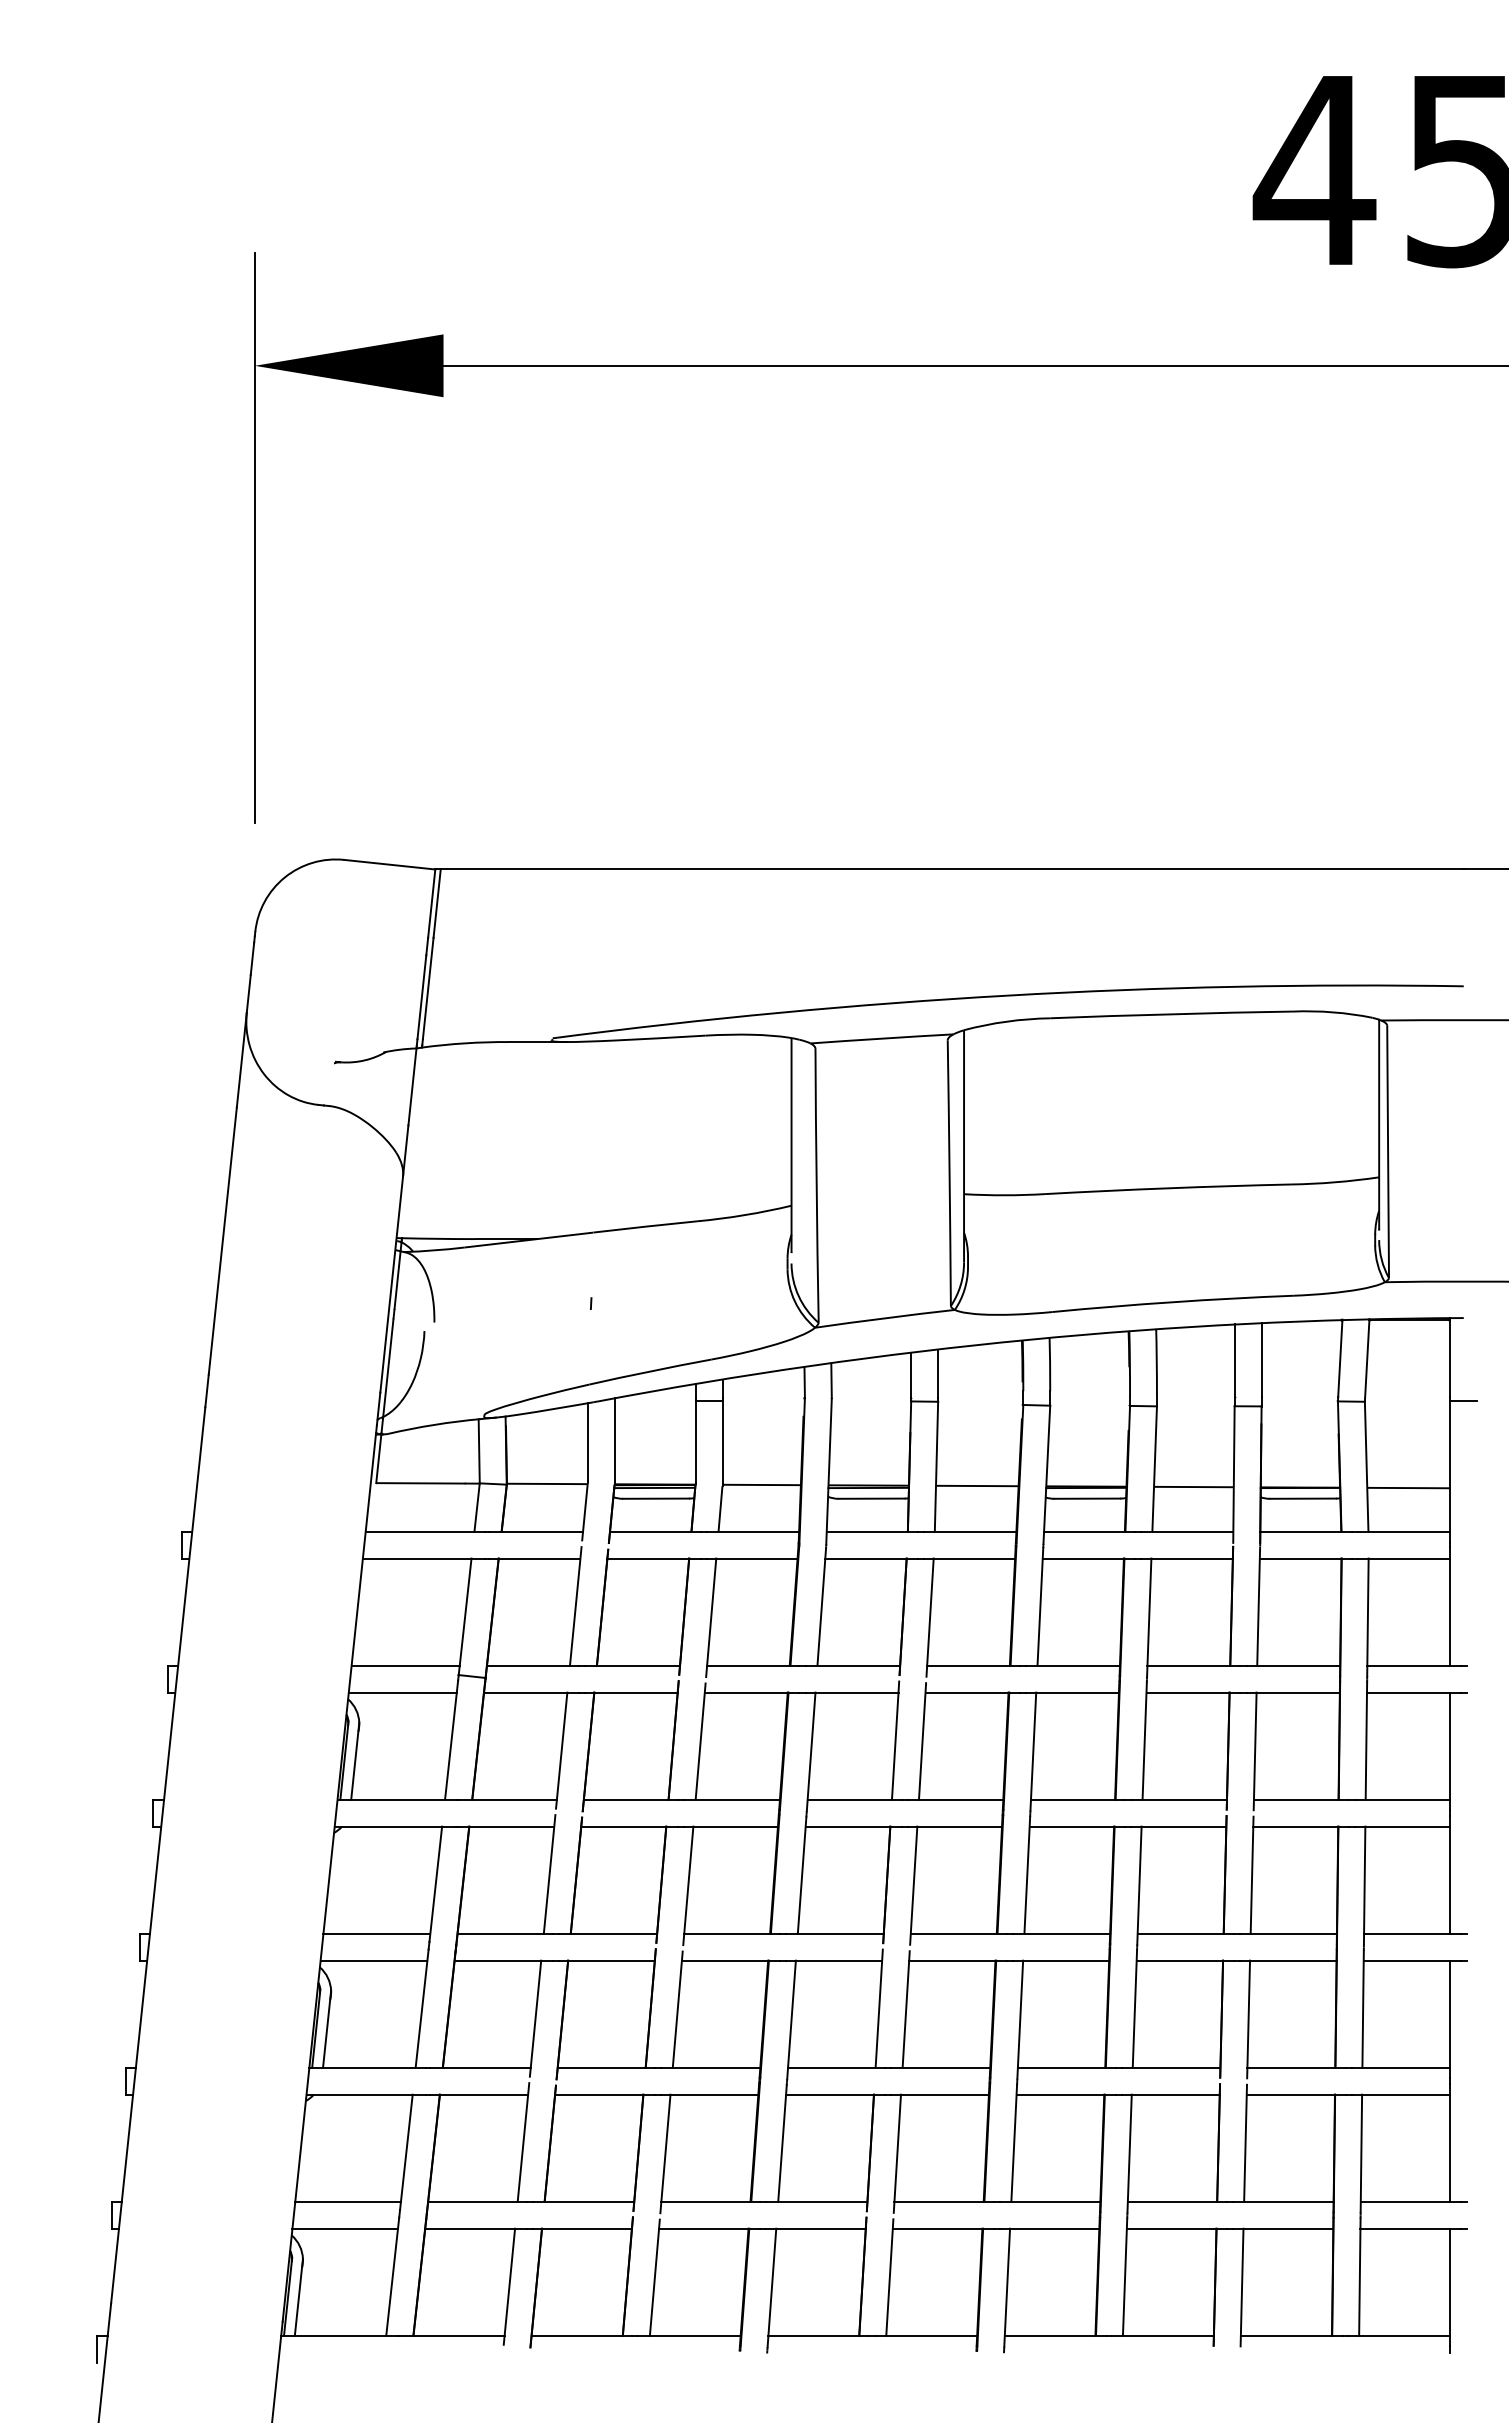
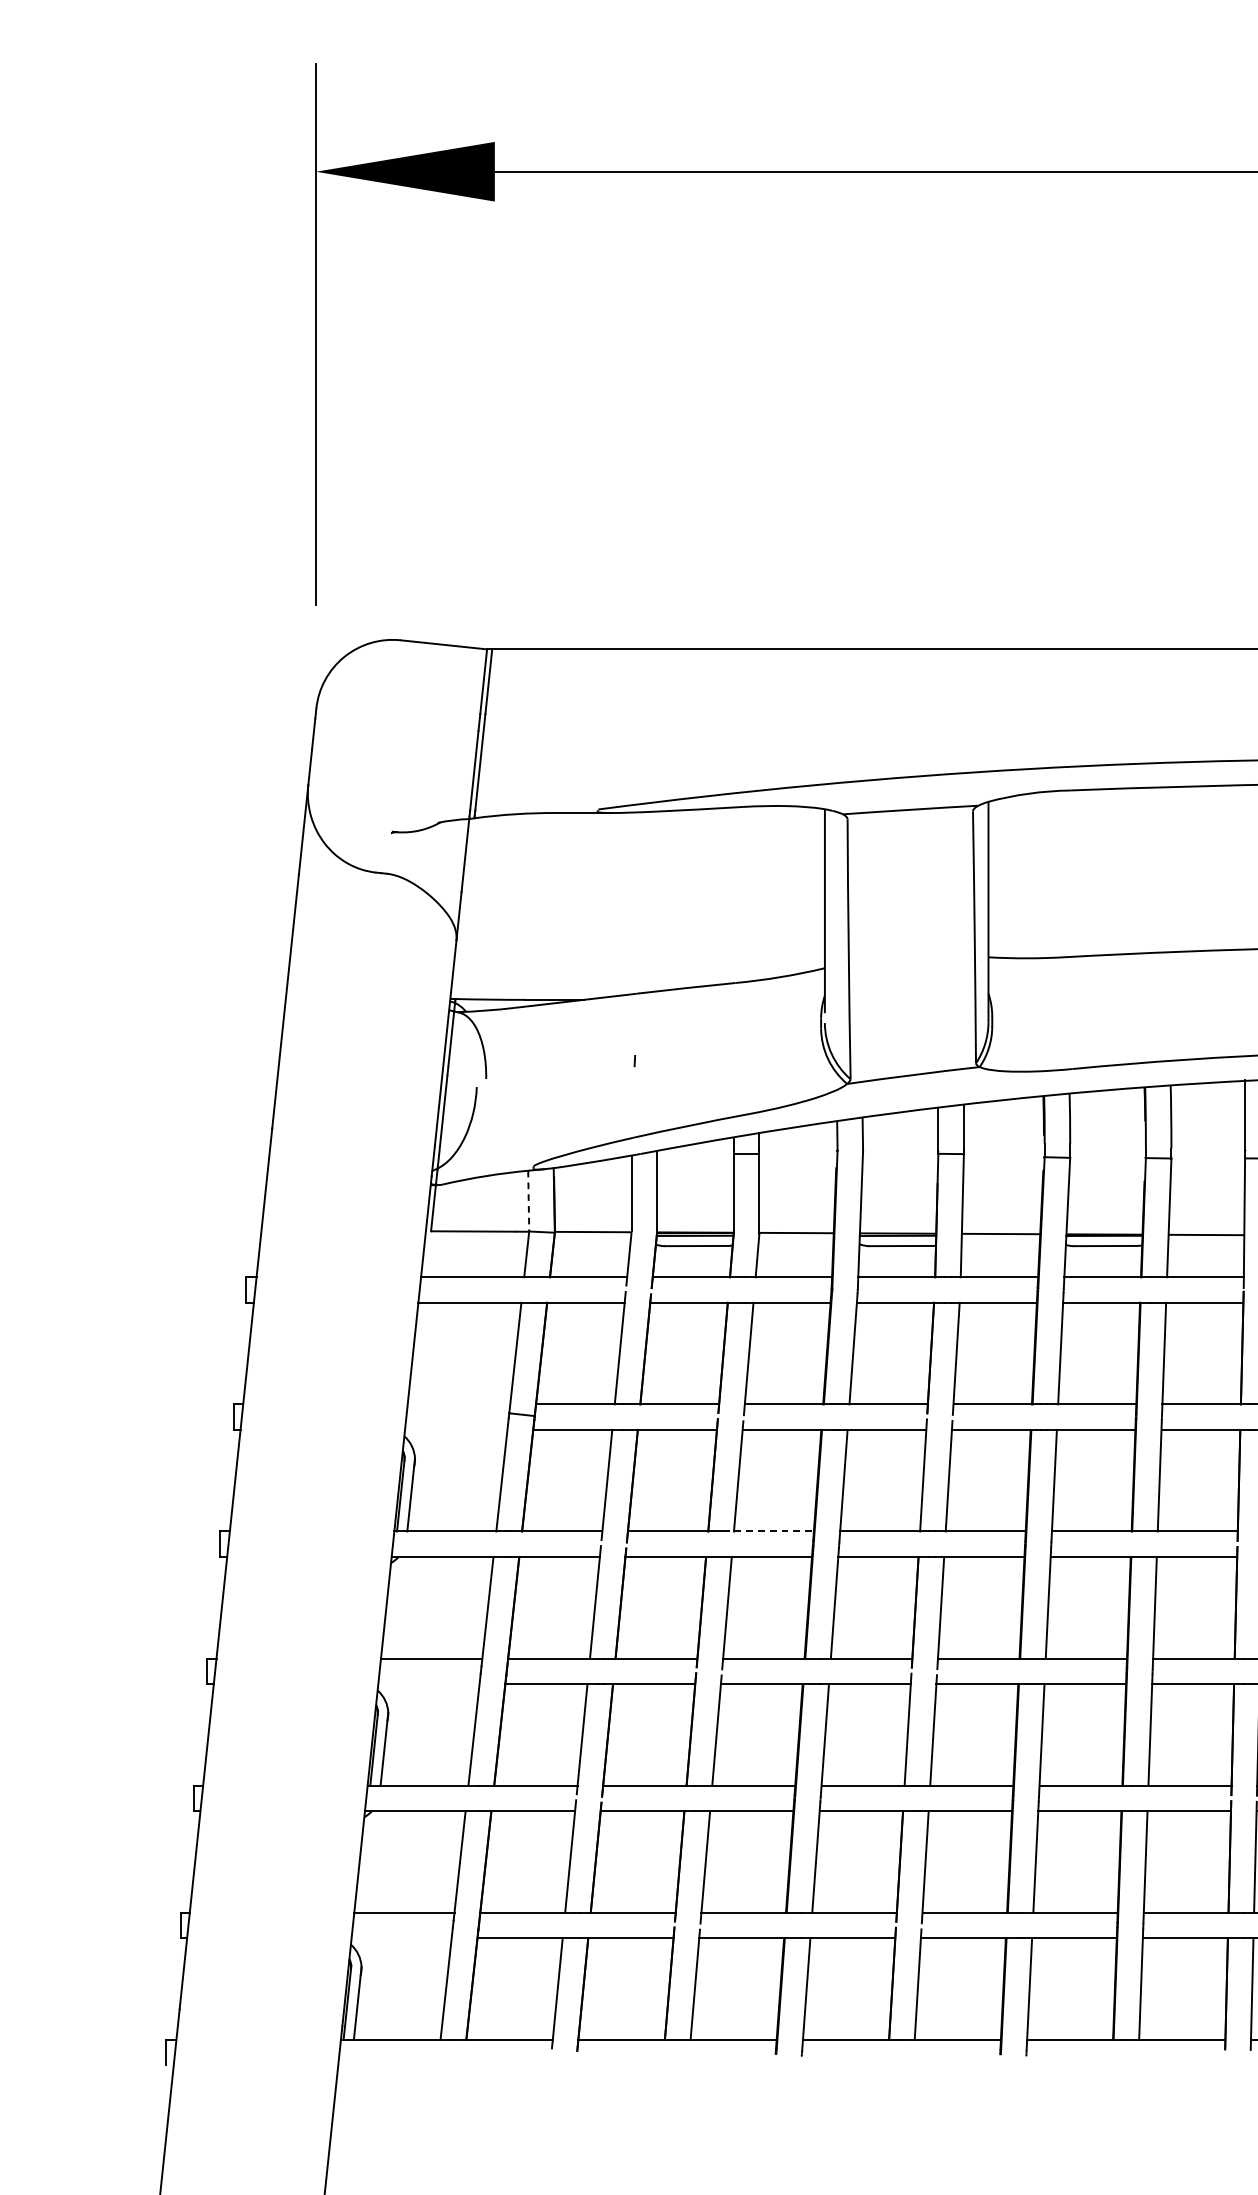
line: (479, 1451) -> (528, 1201), solid -> dashed
line: (405, 1665) -> (458, 1404), removed
line: (402, 1692) -> (455, 1429), removed
line: (732, 1799) -> (768, 1531), solid -> dashed
line: (373, 1960) -> (428, 1683), removed
line: (344, 2228) -> (400, 1938), removed

